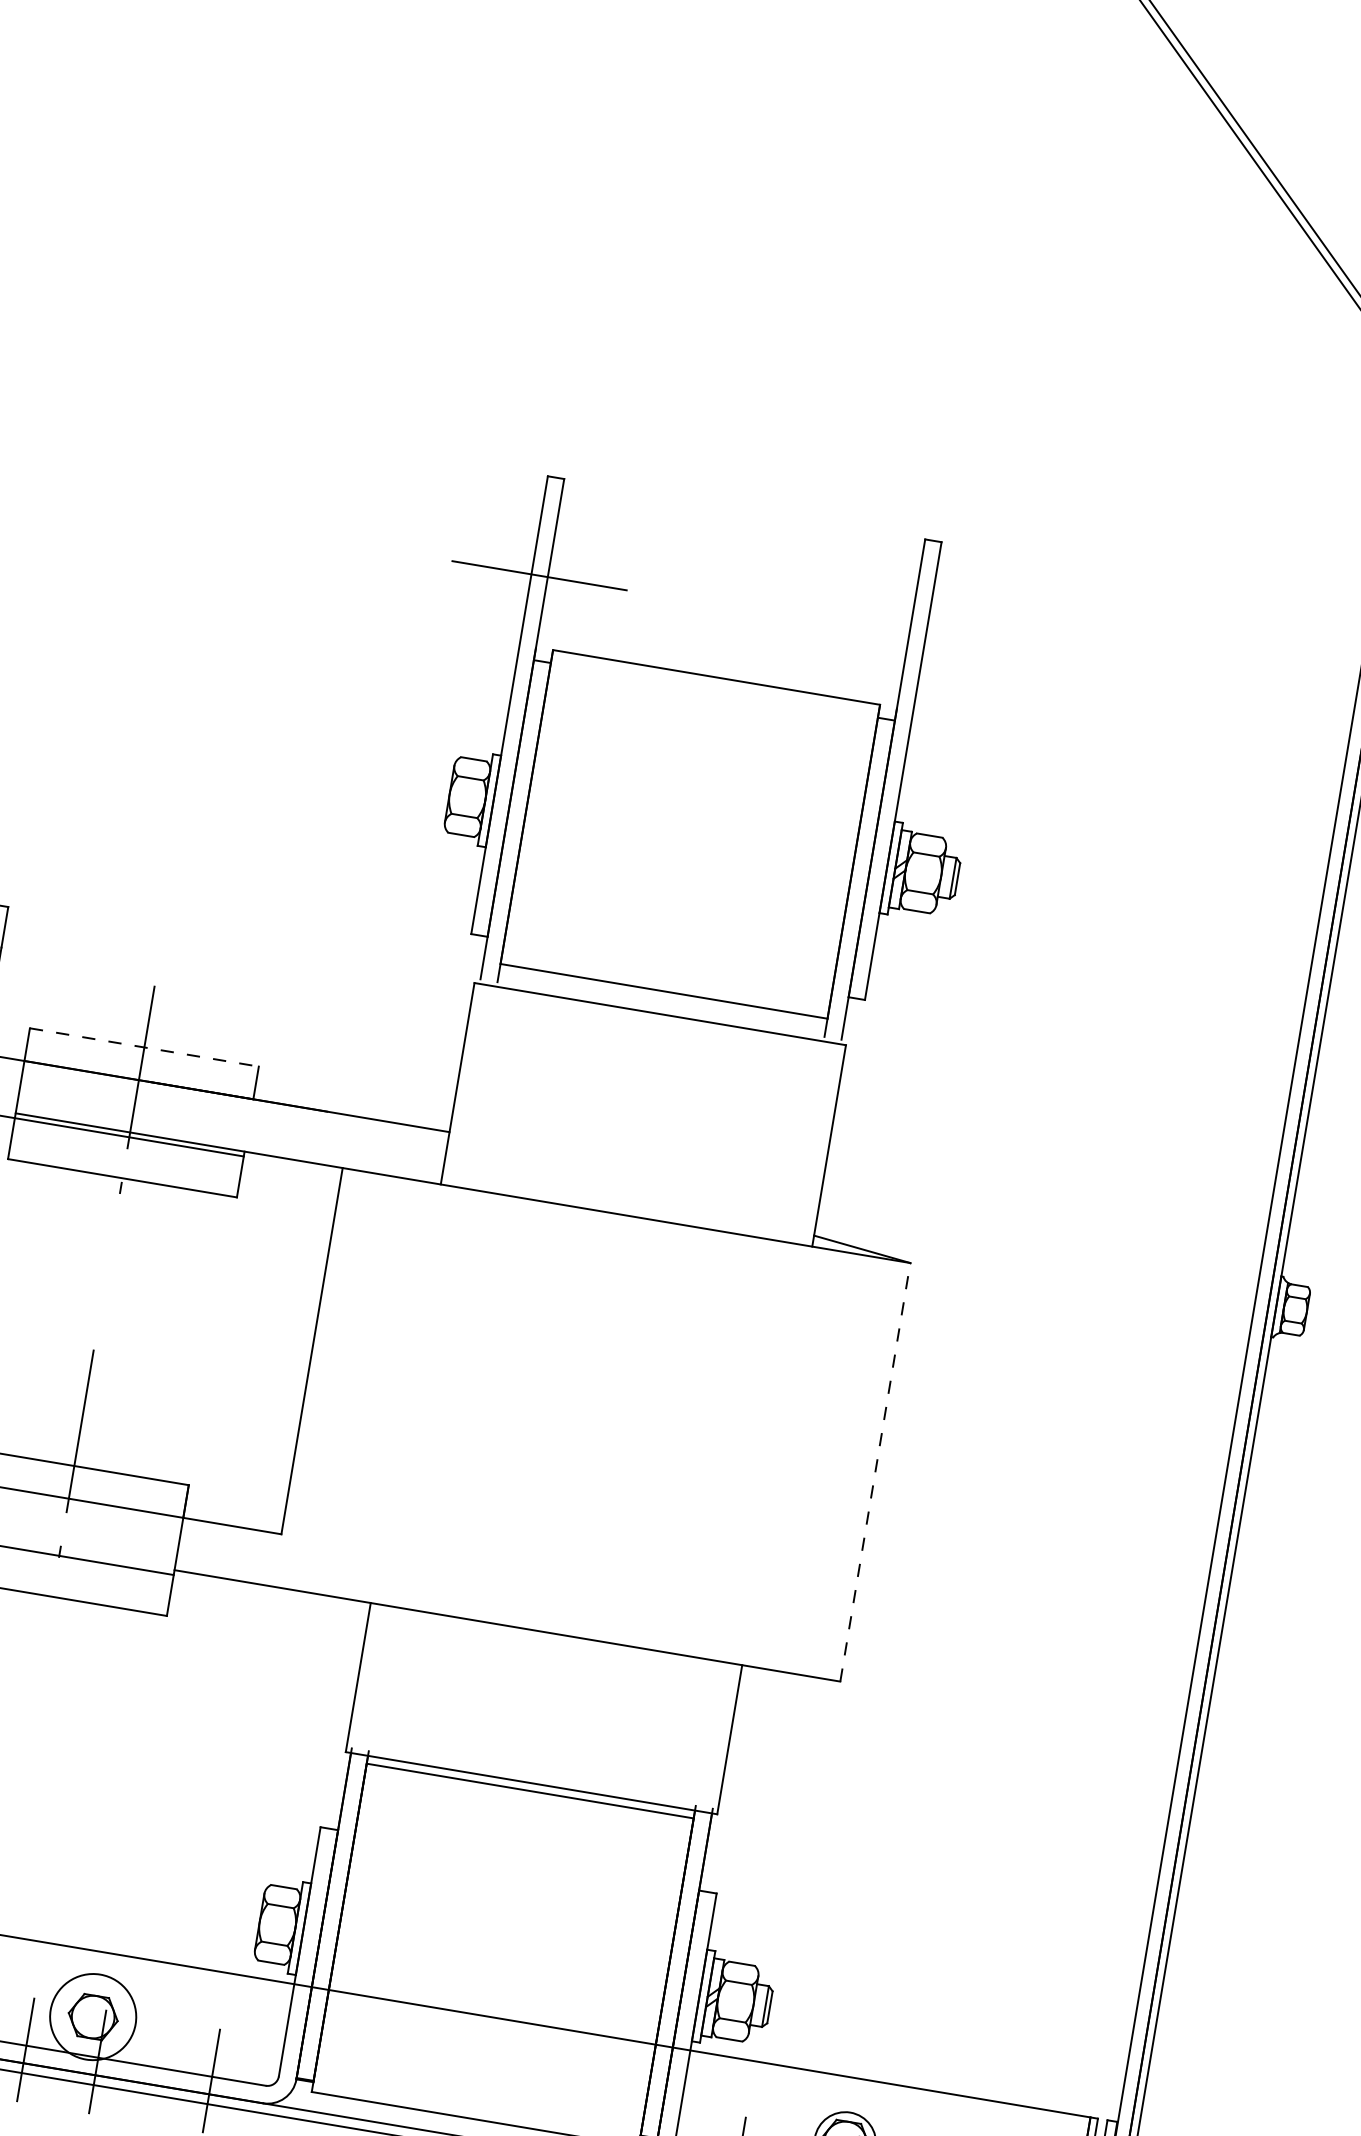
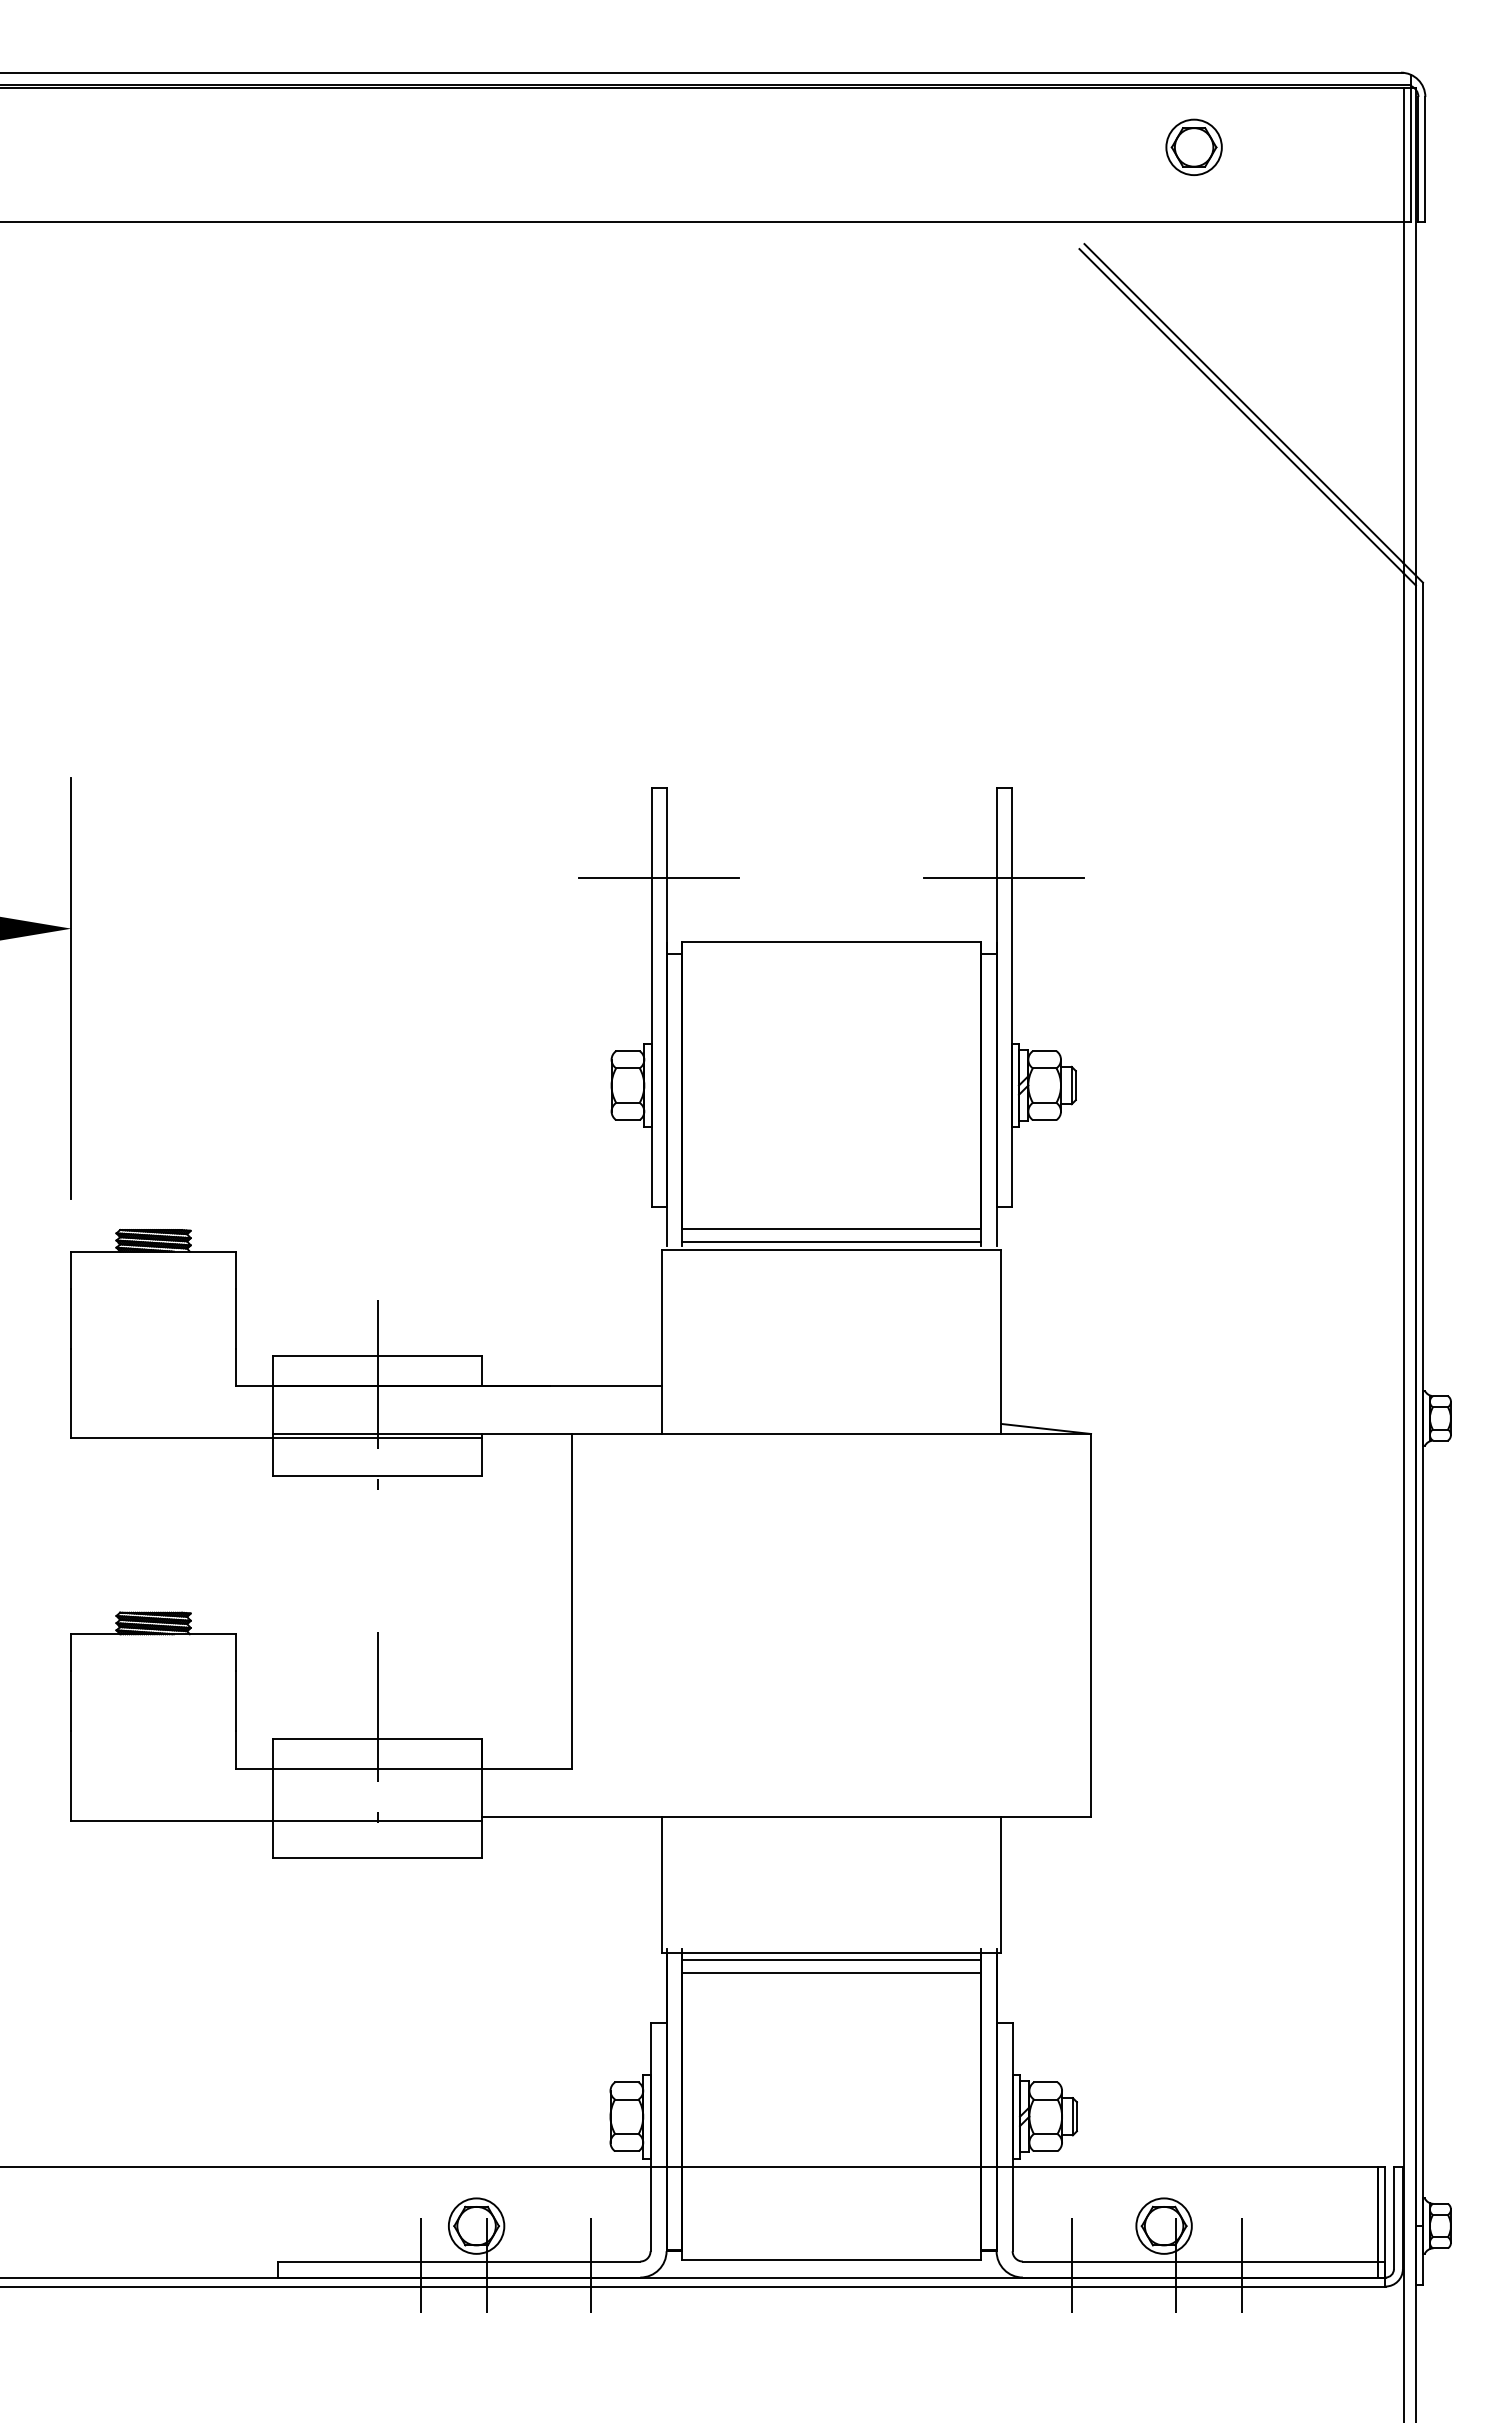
line: (916, 638) -> (1003, 877), added
line: (661, 1006) -> (831, 1242), added
line: (144, 1047) -> (377, 1356), dashed -> solid
line: (875, 1471) -> (1091, 1624), dashed -> solid
line: (527, 1805) -> (831, 1973), added
circle: (93, 2016) -> (476, 2225), size x0.71

